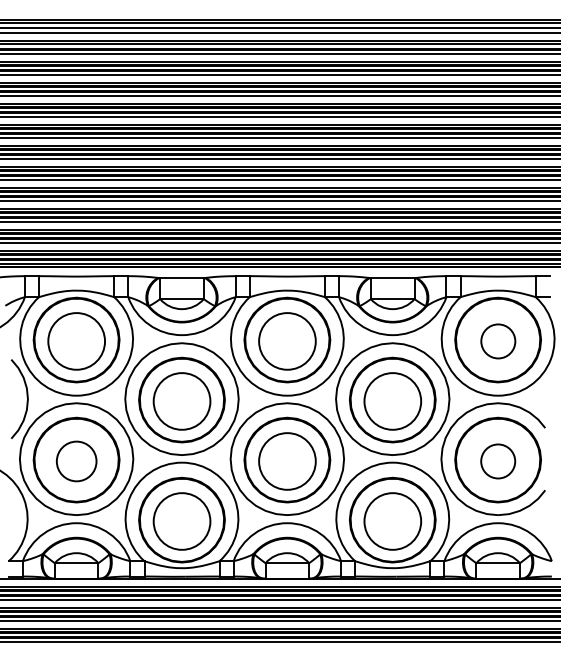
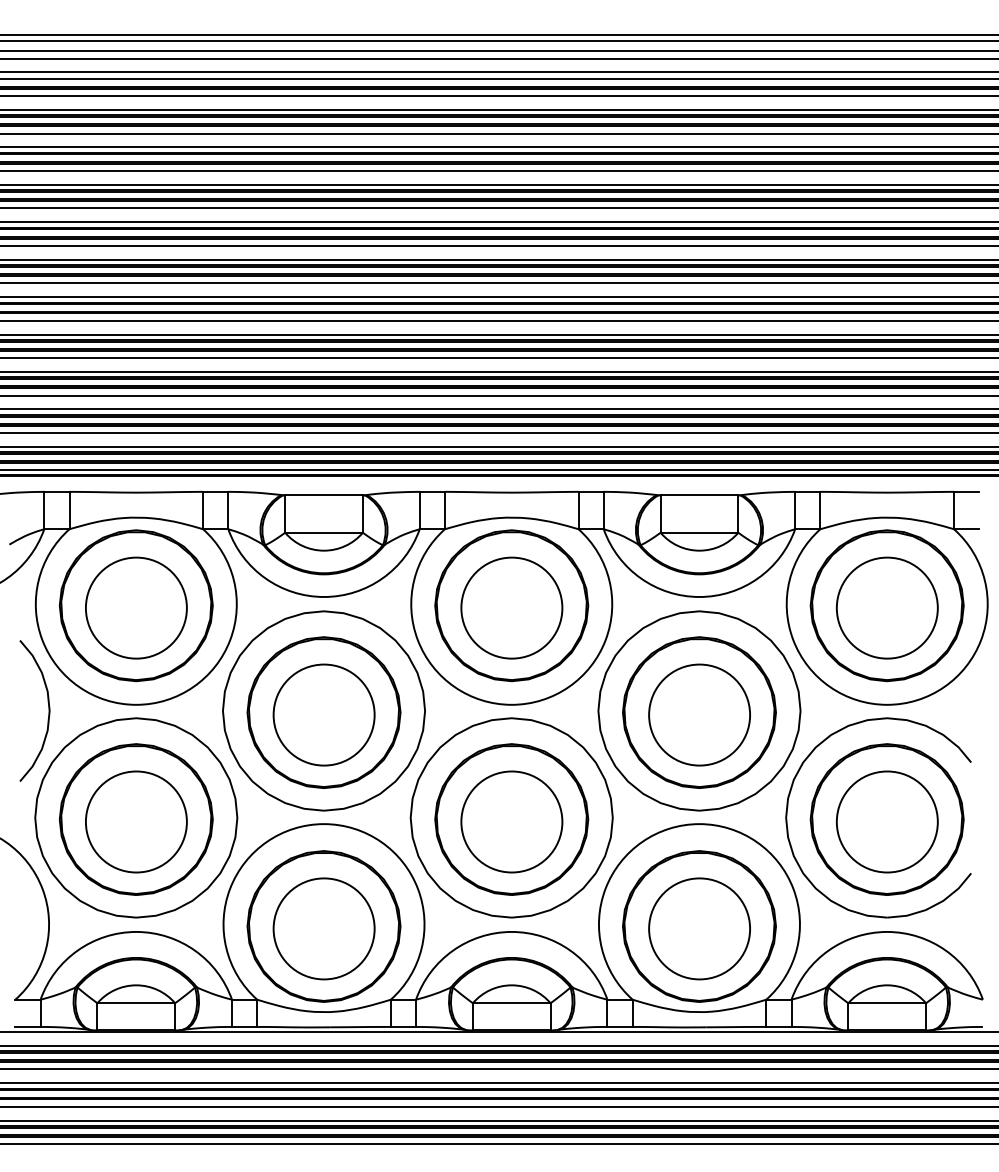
circle: (498, 341) -> (887, 608), size x1.67
circle: (76, 461) -> (136, 822), size x1.43
circle: (497, 461) -> (886, 822), size x1.67

